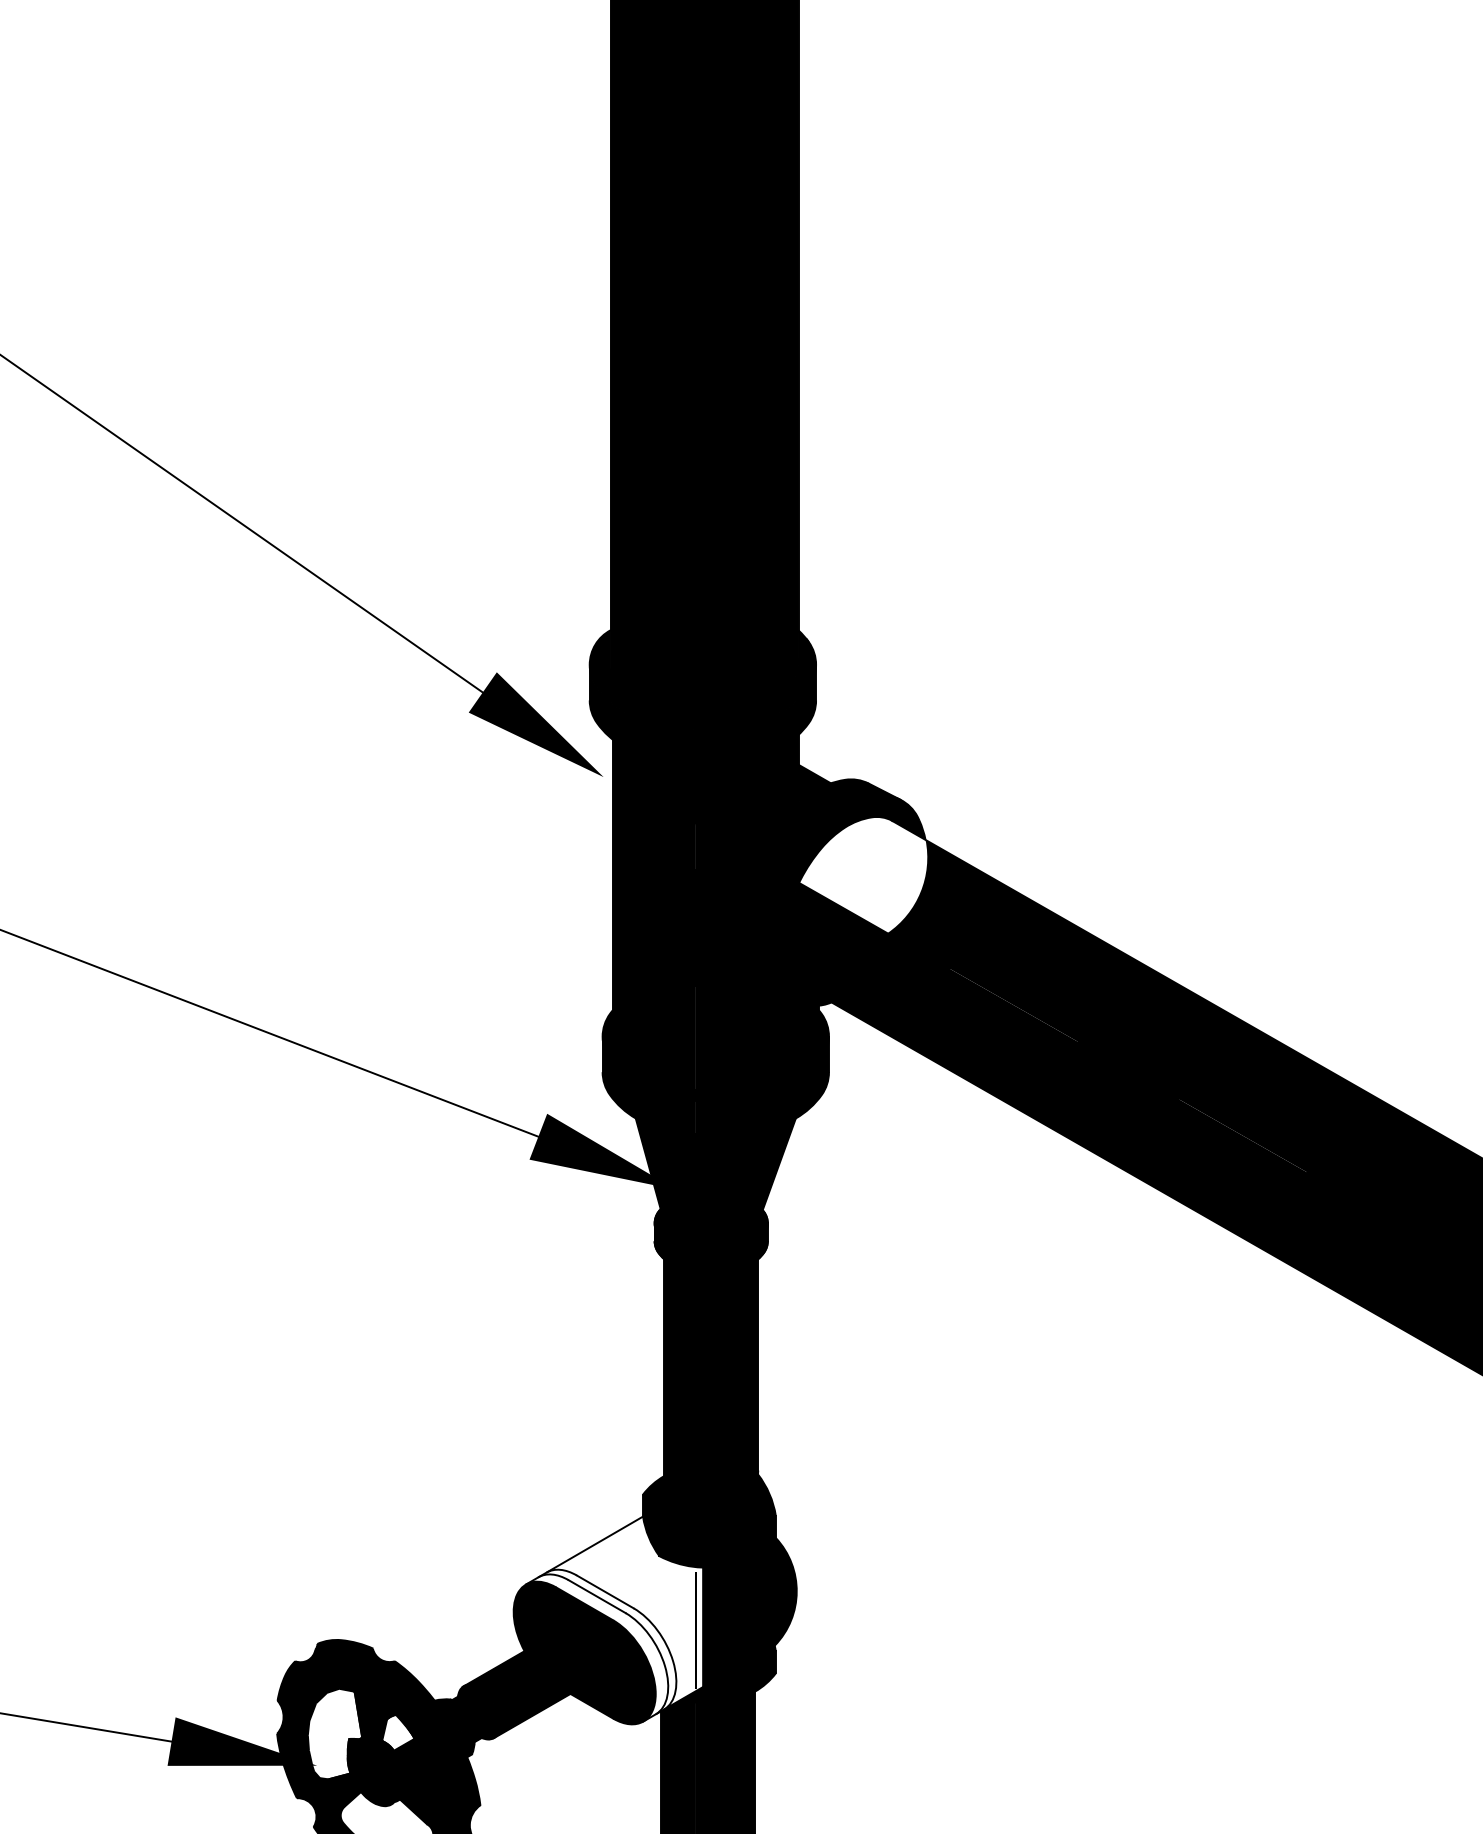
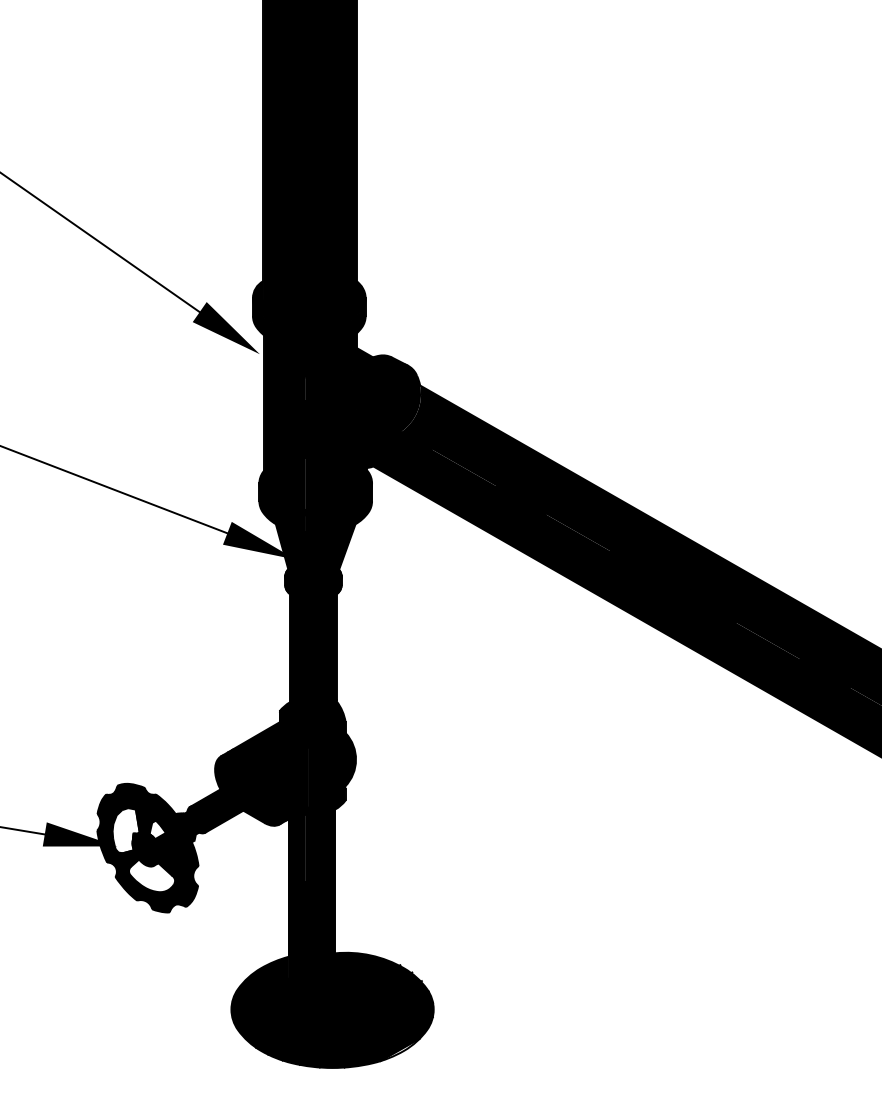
fill: (861, 874) -> (388, 402), added
fill: (612, 1619) -> (264, 773), added

